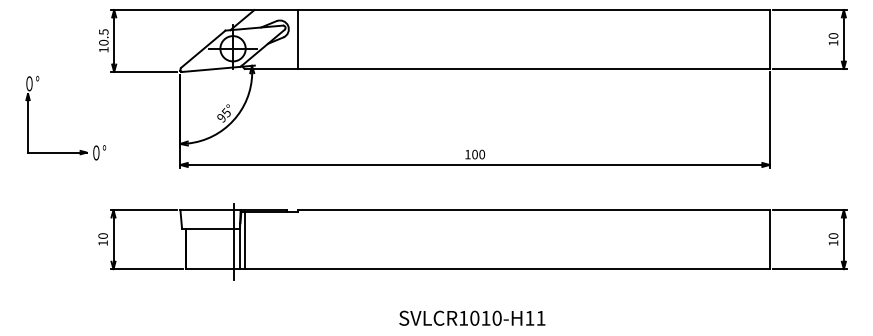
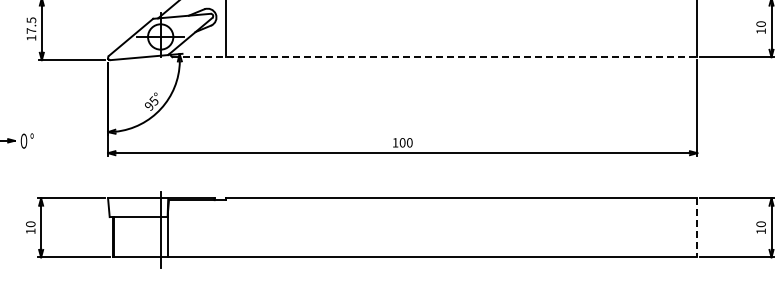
text: (103, 42) -> (31, 30), 10.5 -> 17.5
line: (507, 68) -> (435, 56), solid -> dashed
line: (244, 240) -> (172, 228), removed
line: (769, 240) -> (697, 228), solid -> dashed

